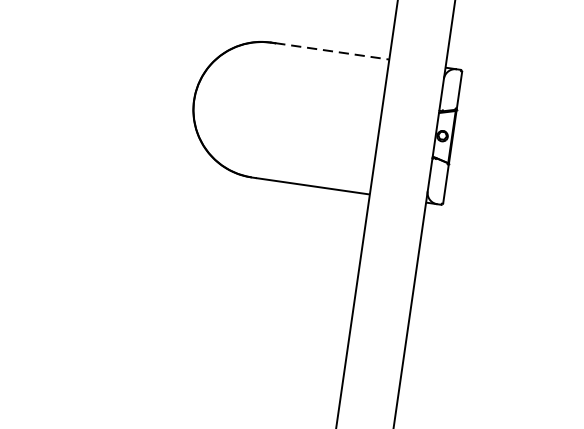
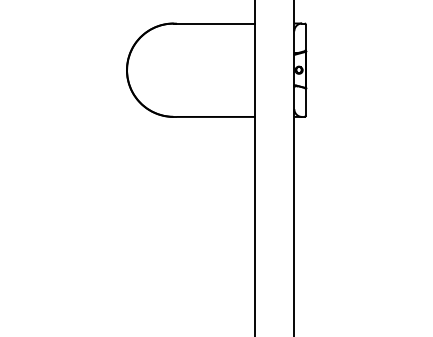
line: (333, 51) -> (216, 23), dashed -> solid

